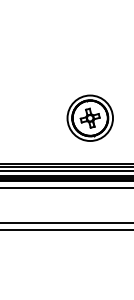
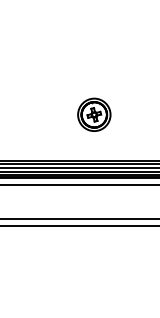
part: (90, 117) -> (94, 114), size x0.71

